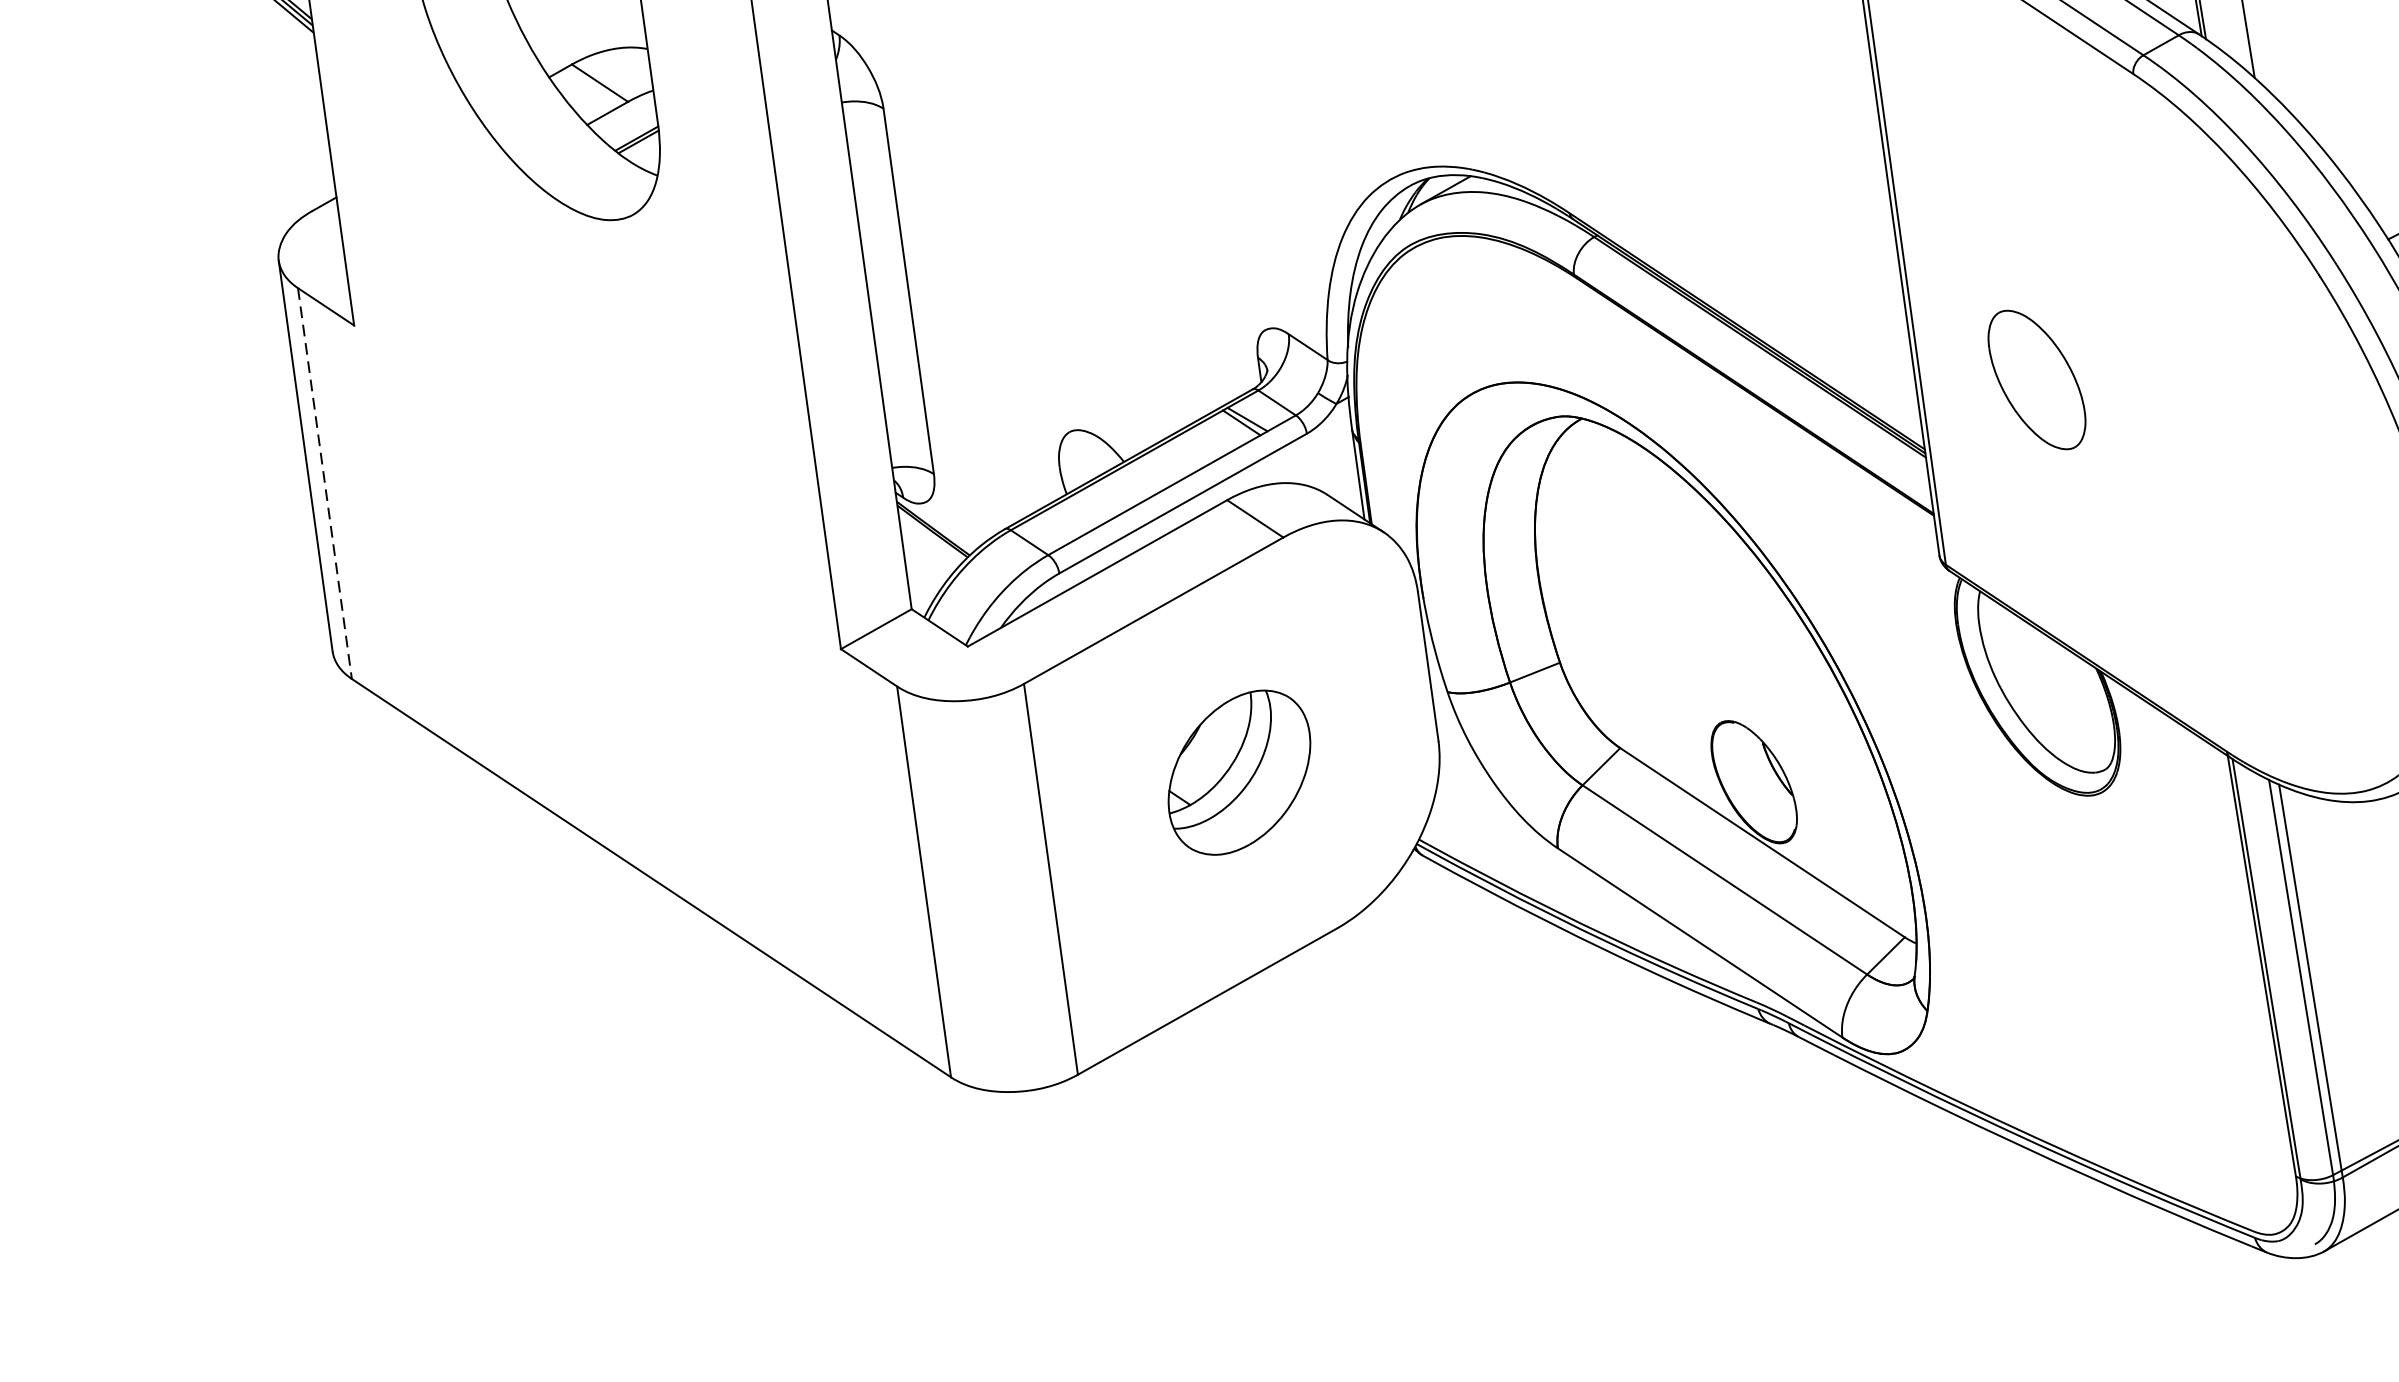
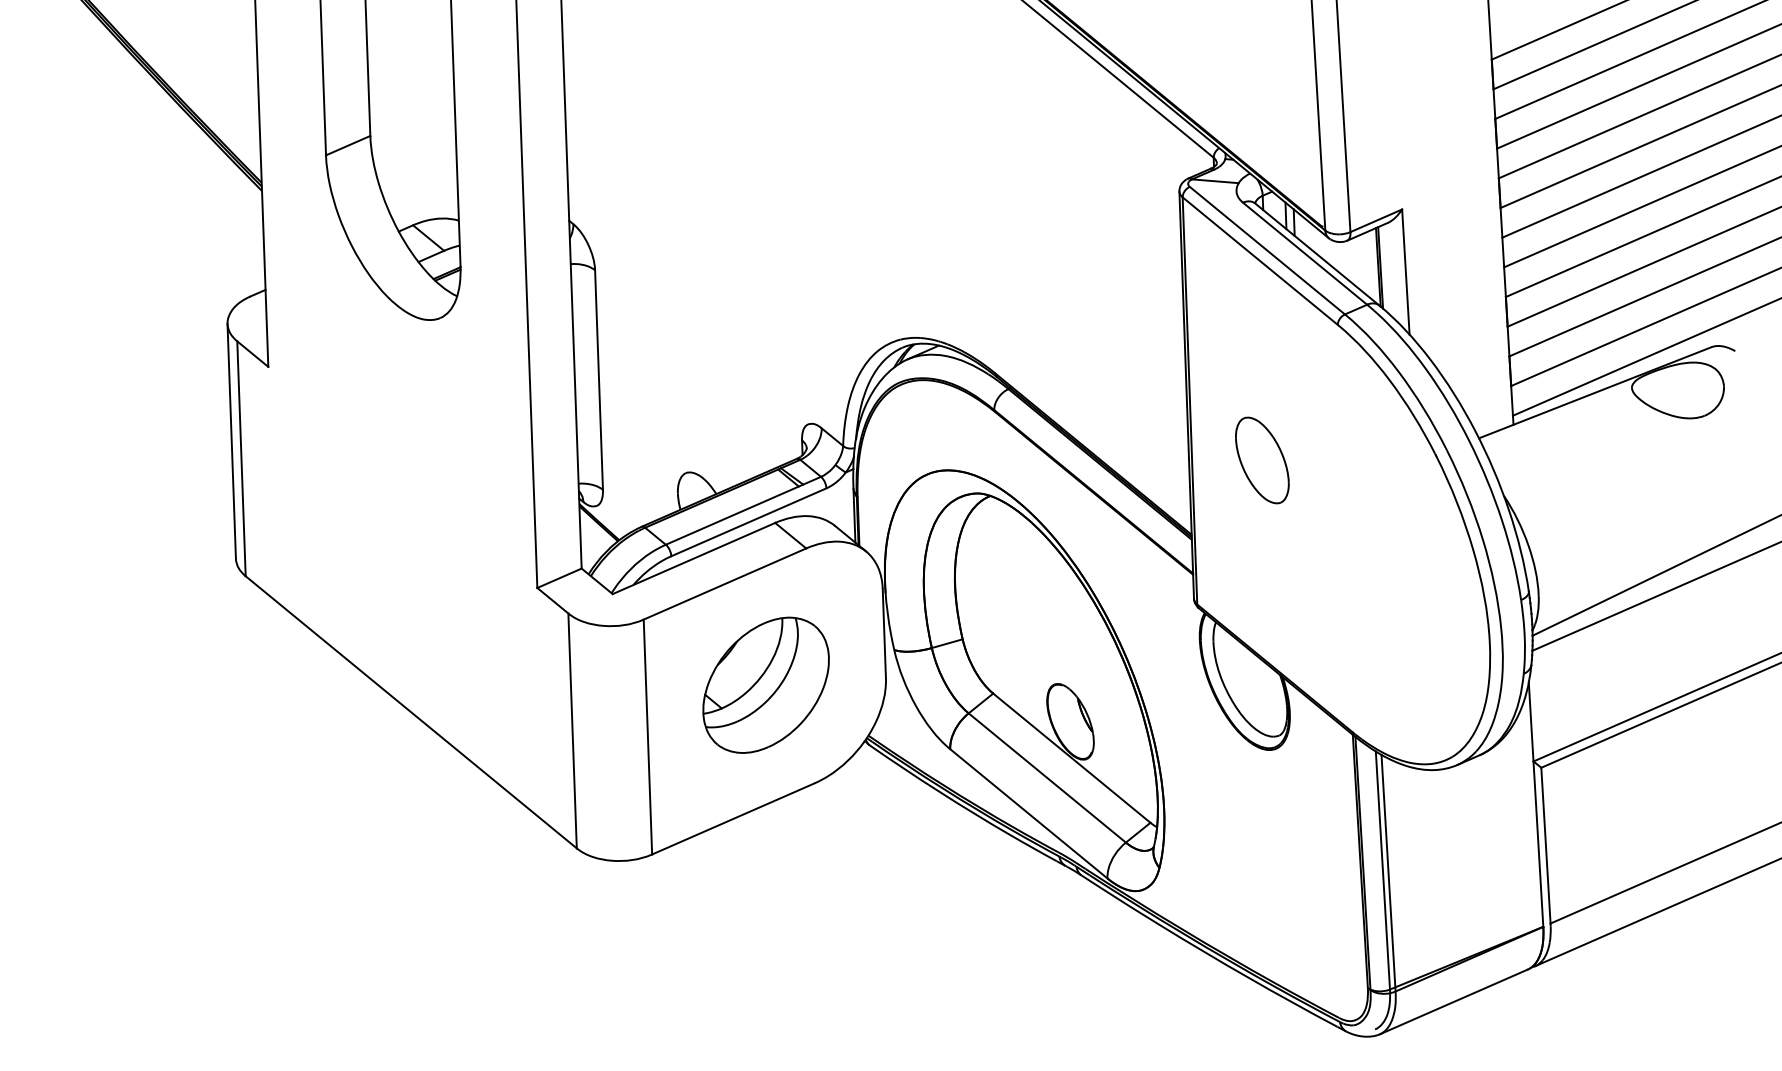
part: (2037, 380) -> (1262, 460), moved
line: (324, 483) -> (241, 458), dashed -> solid
part: (1238, 771) -> (765, 684), size x1.43

